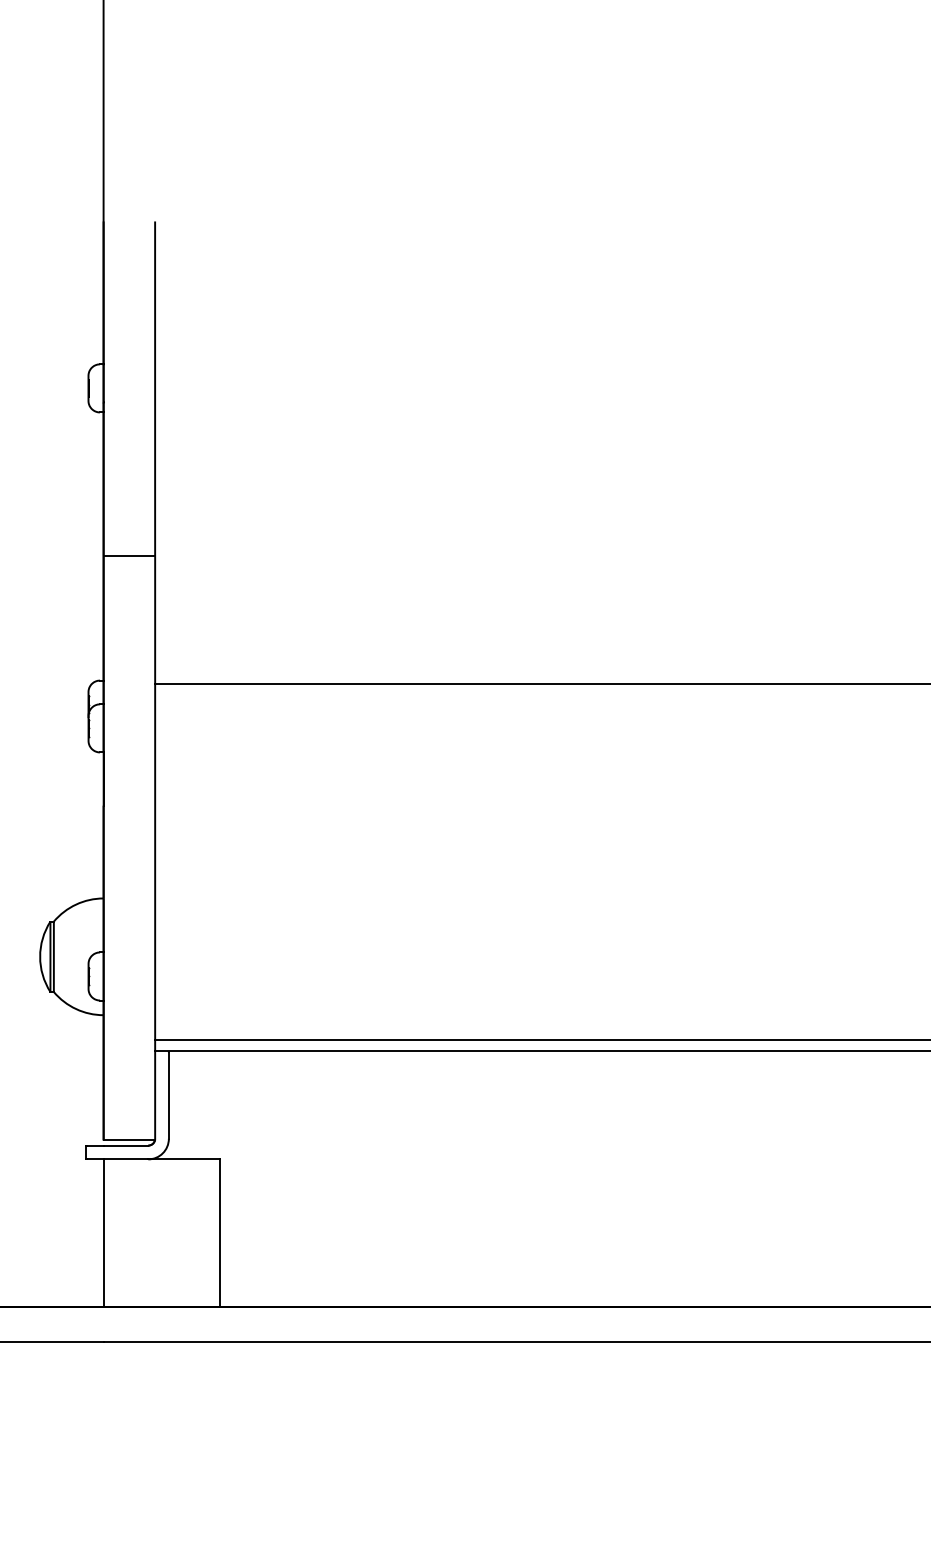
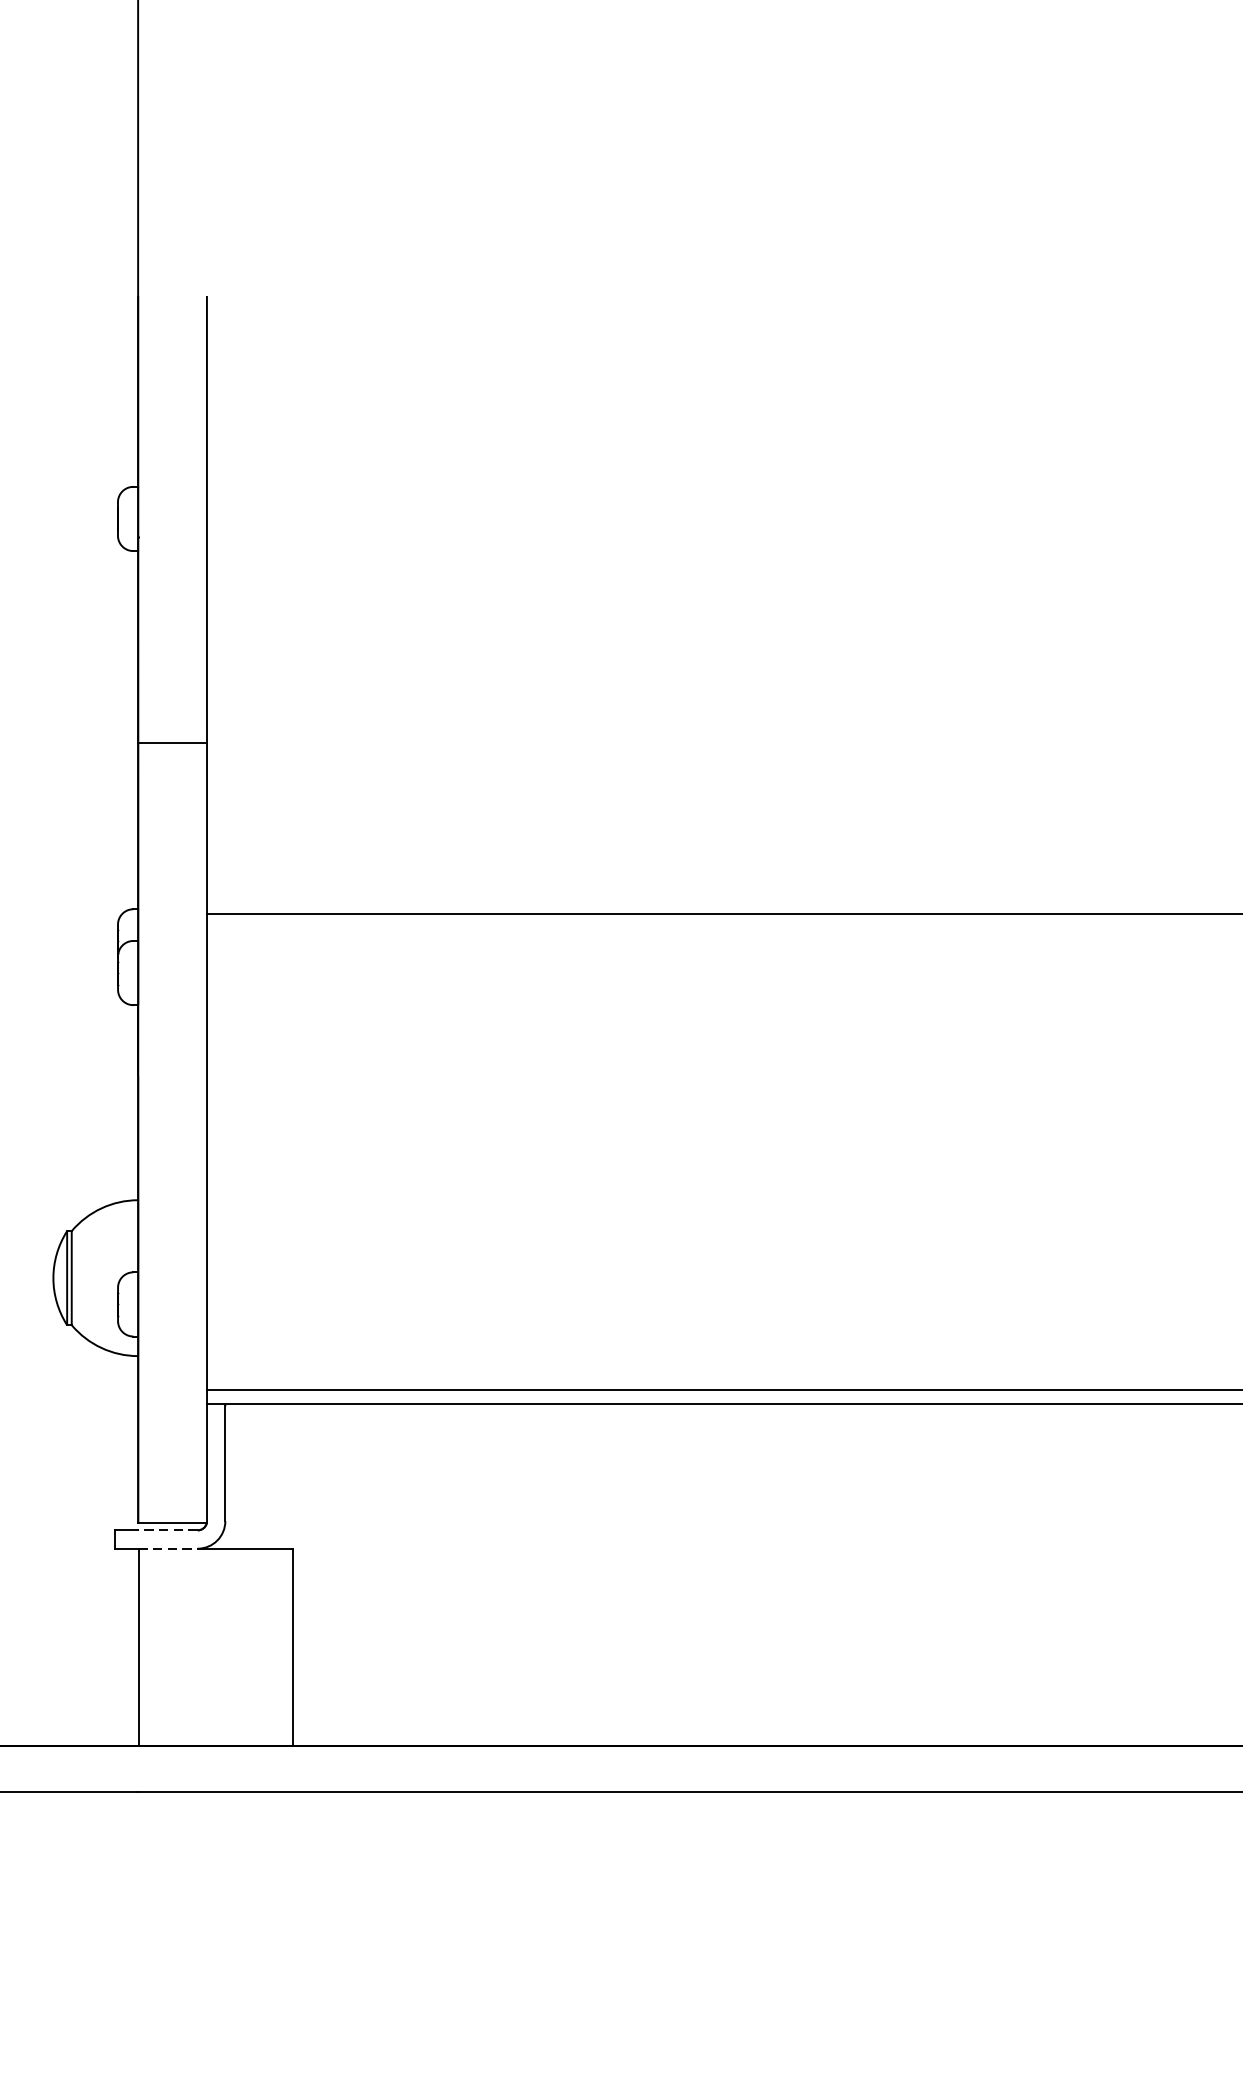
line: (125, 1145) -> (167, 1530), solid -> dashed
line: (126, 1159) -> (168, 1548), solid -> dashed

